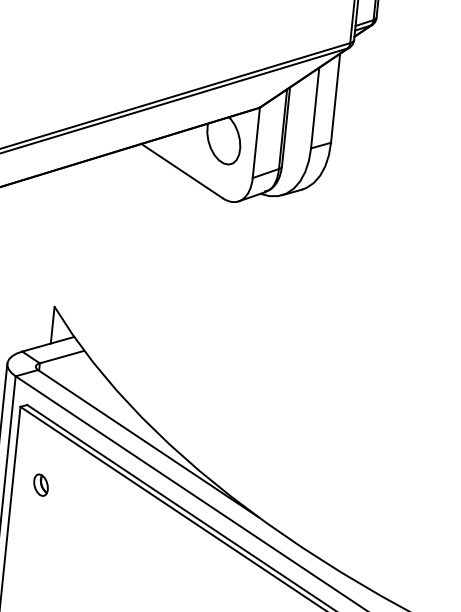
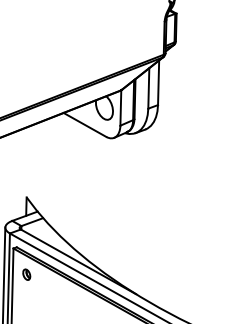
part: (40, 484) -> (26, 274), moved

